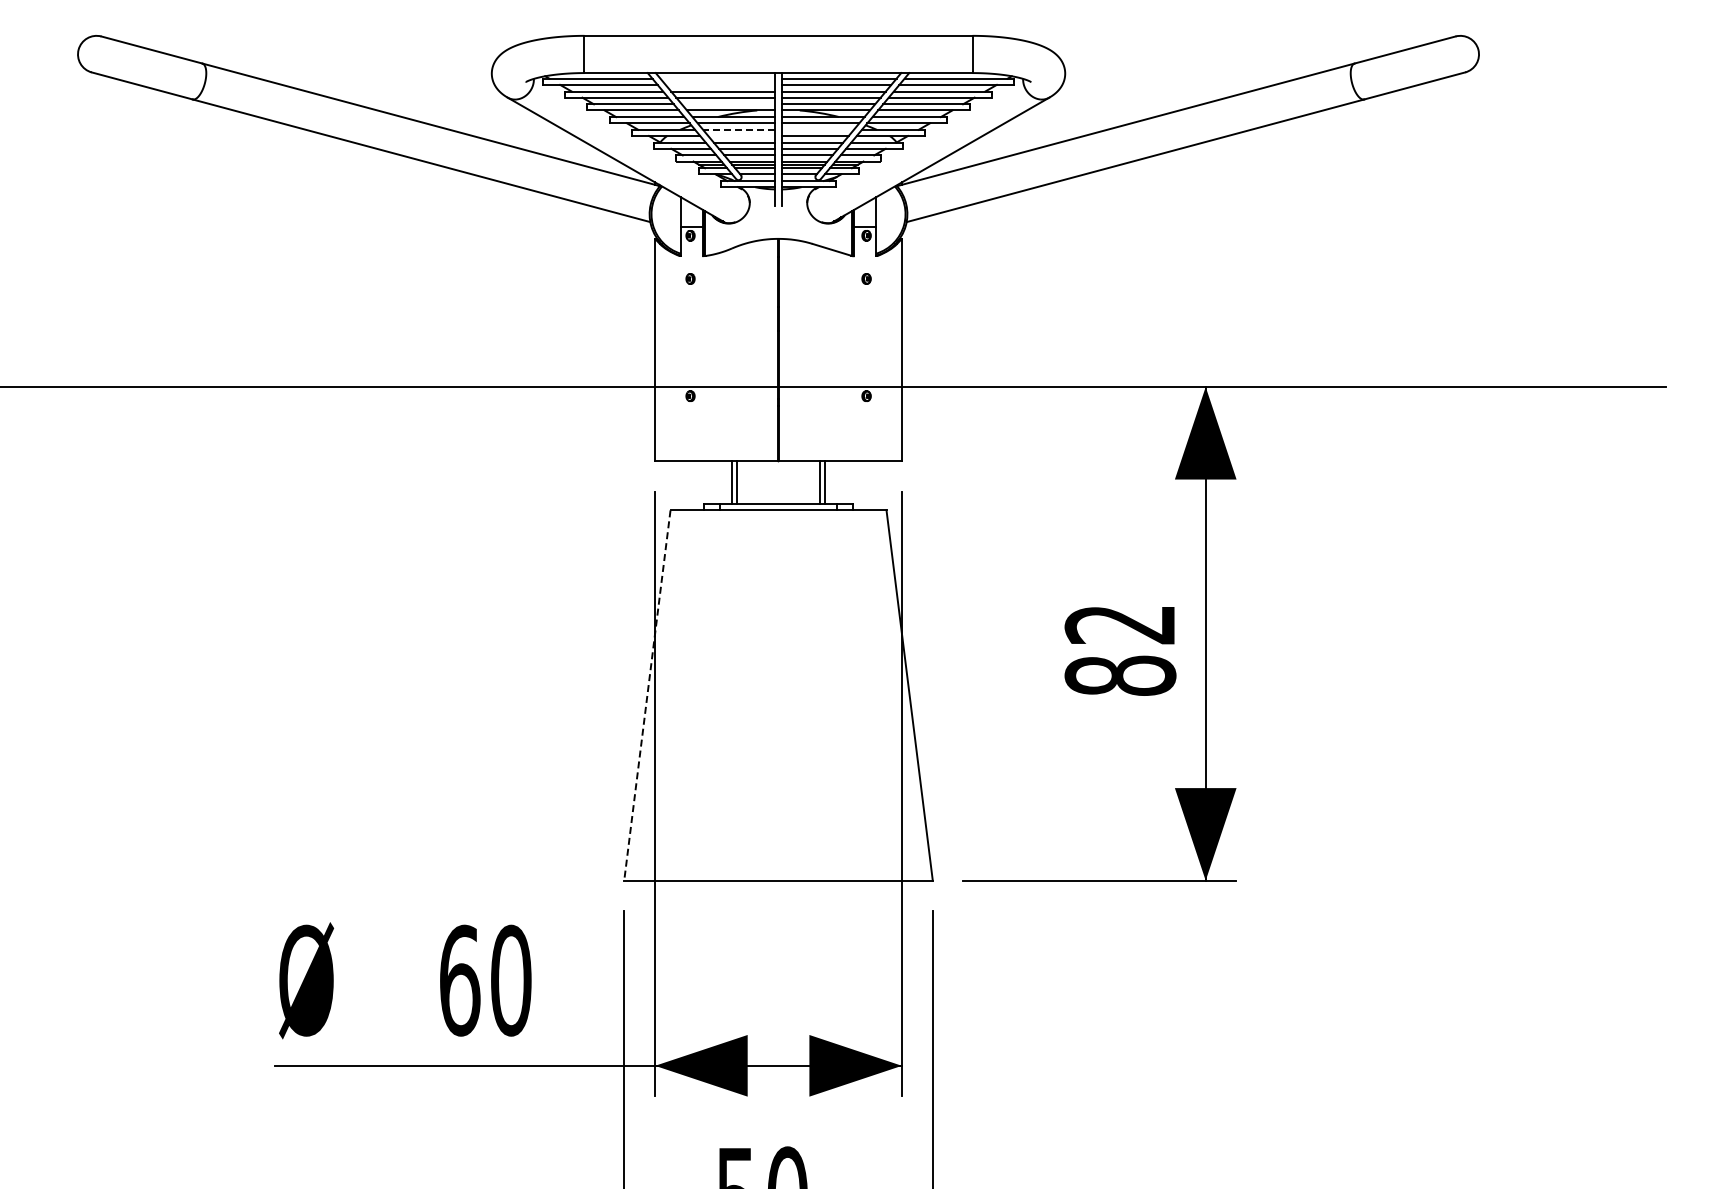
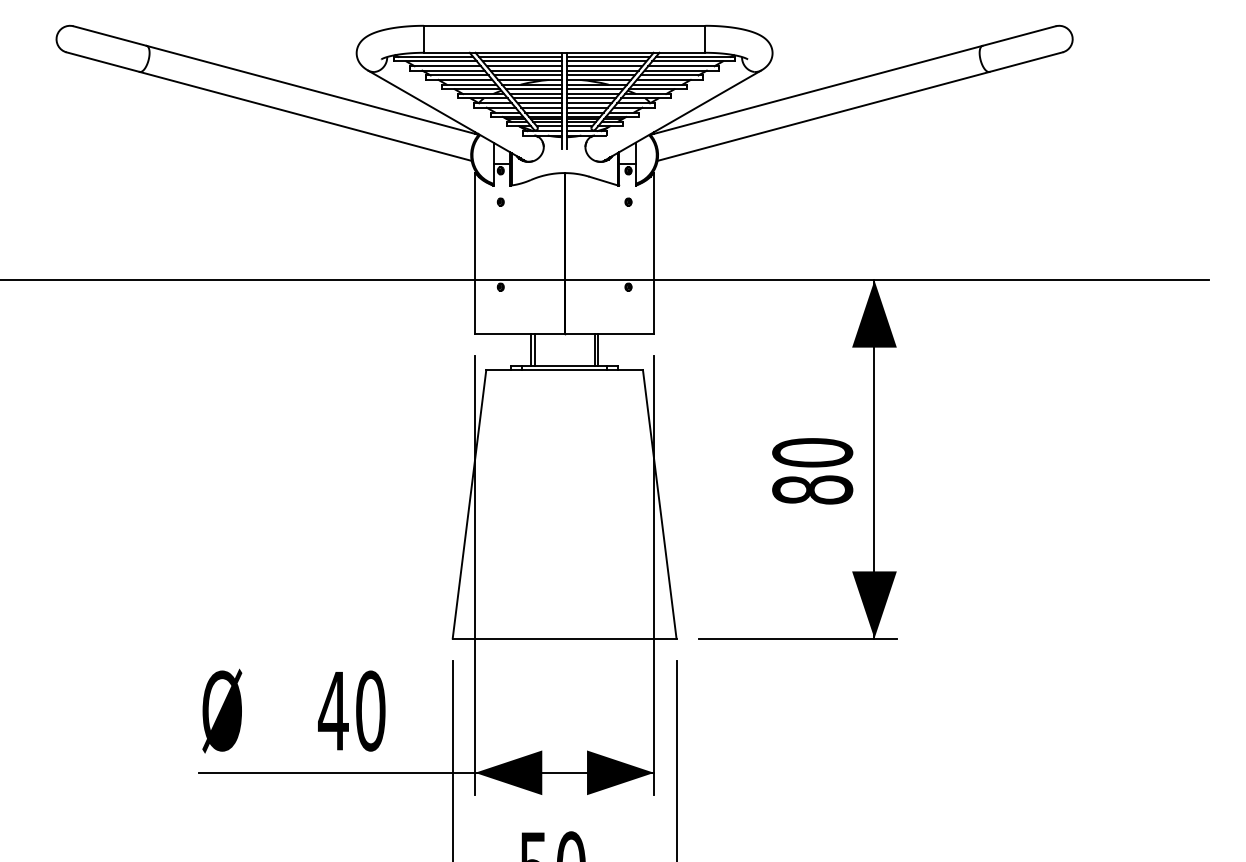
line: (717, 78) -> (520, 56), added
line: (720, 84) -> (522, 61), added
line: (728, 104) -> (528, 75), added
line: (738, 129) -> (535, 93), dashed -> solid
line: (817, 129) -> (592, 93), added
line: (741, 136) -> (537, 98), added
text: (1120, 624) -> (812, 452), 82 -> 80
line: (647, 695) -> (469, 504), dashed -> solid
text: (459, 980) -> (333, 710), 60 -> 40

